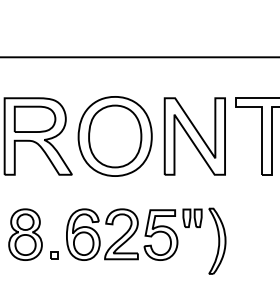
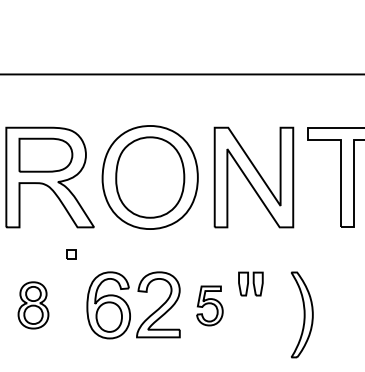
part: (25, 234) -> (33, 305), size x0.7
part: (160, 234) -> (209, 305), size x0.6
part: (216, 240) -> (301, 314), moved
part: (54, 255) -> (71, 254), moved

